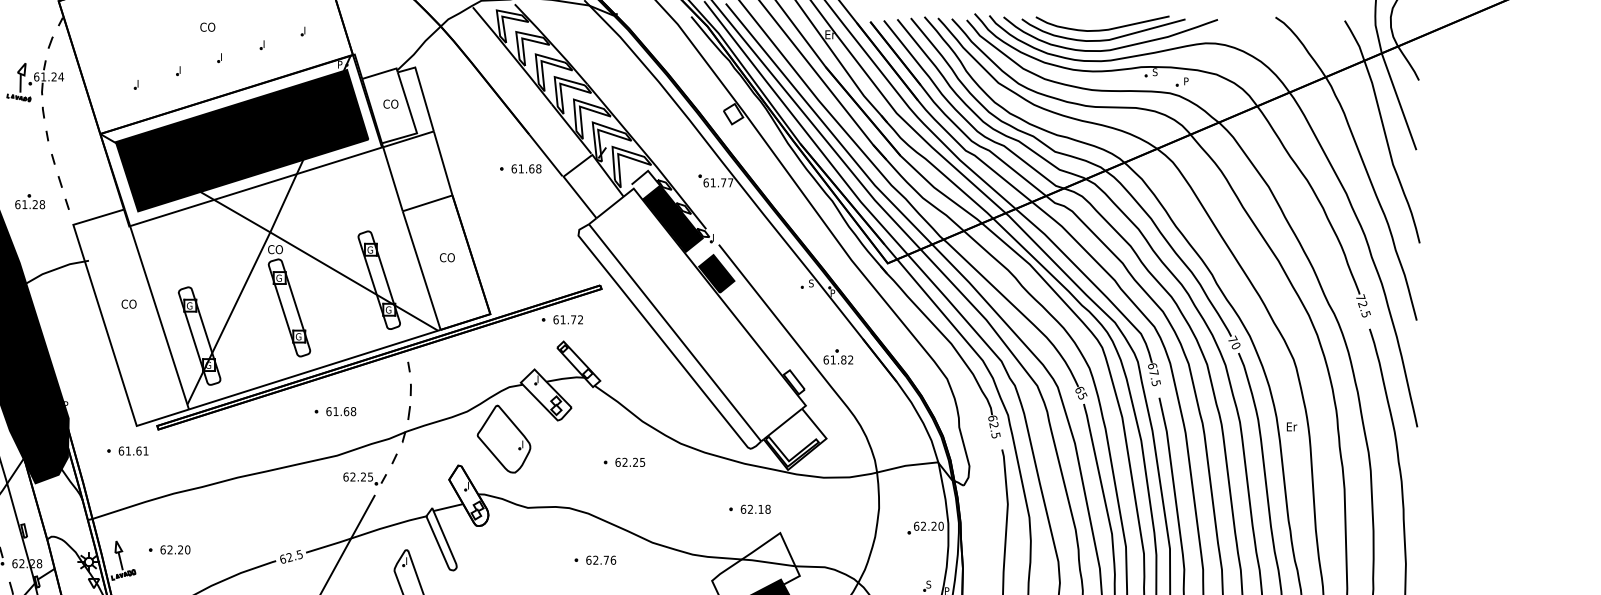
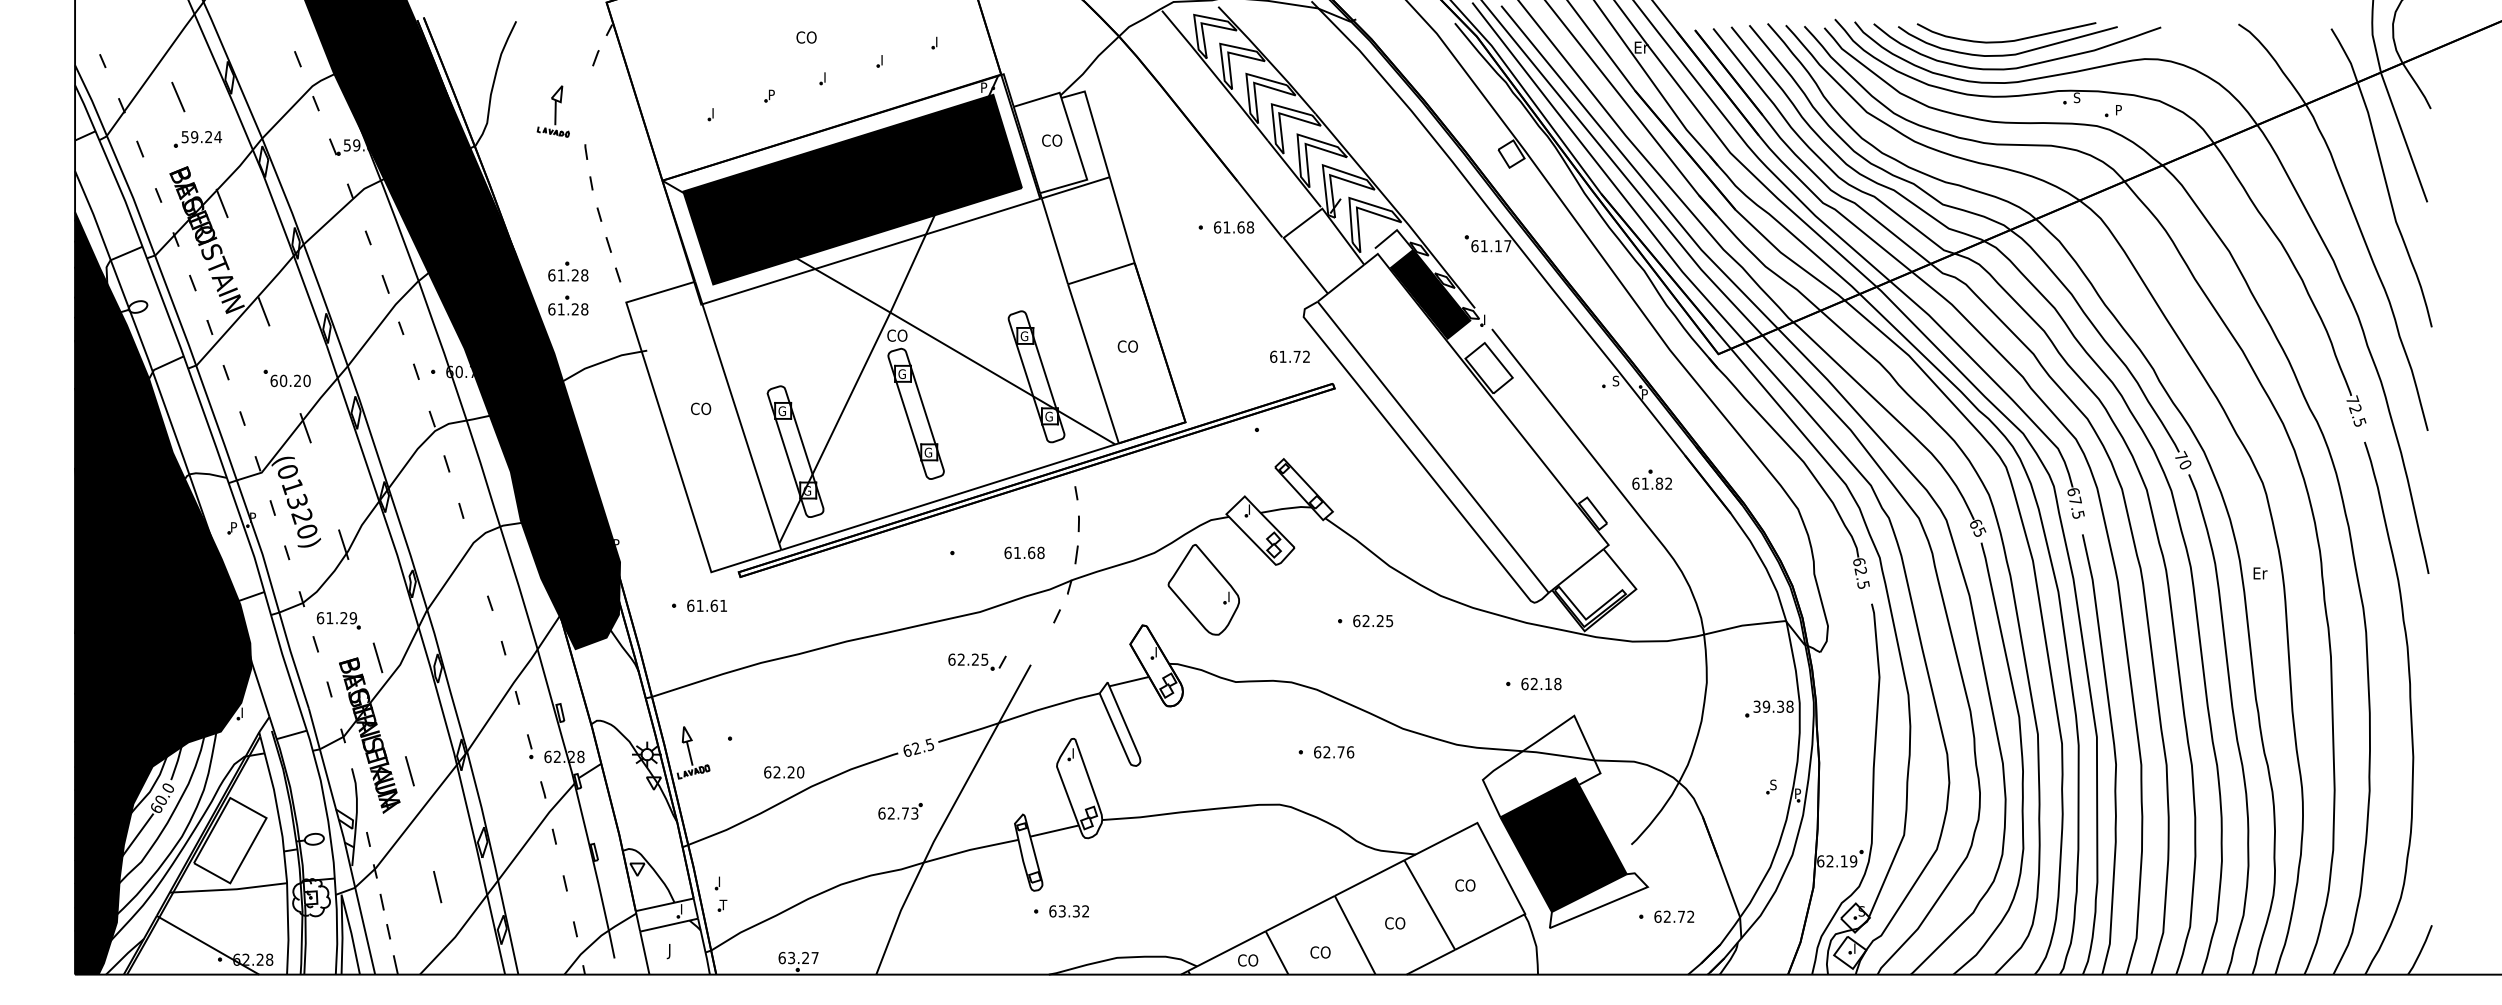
text: (182, 68) -> (772, 92), I -> P
part: (45, 77) -> (589, 104), removed
text: (723, 183) -> (1498, 246), 61.77 -> 61.17
part: (30, 227) -> (568, 305), added
fill: (716, 274) -> (1488, 368), removed
text: (567, 319) -> (1289, 356), moved
text: (341, 411) -> (1024, 552), moved
part: (365, 478) -> (977, 661), moved
text: (928, 526) -> (1773, 706), 62.20 -> 39.38
text: (175, 549) -> (784, 772), moved

